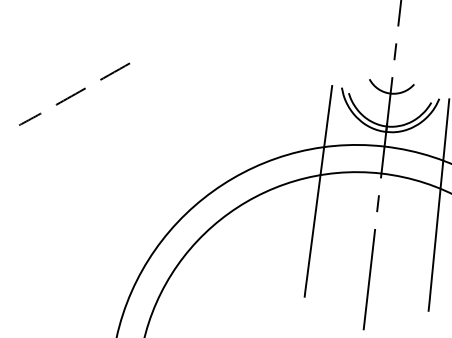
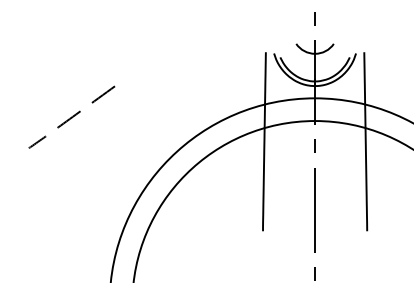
curve: (74, 93) -> (71, 116), moved

